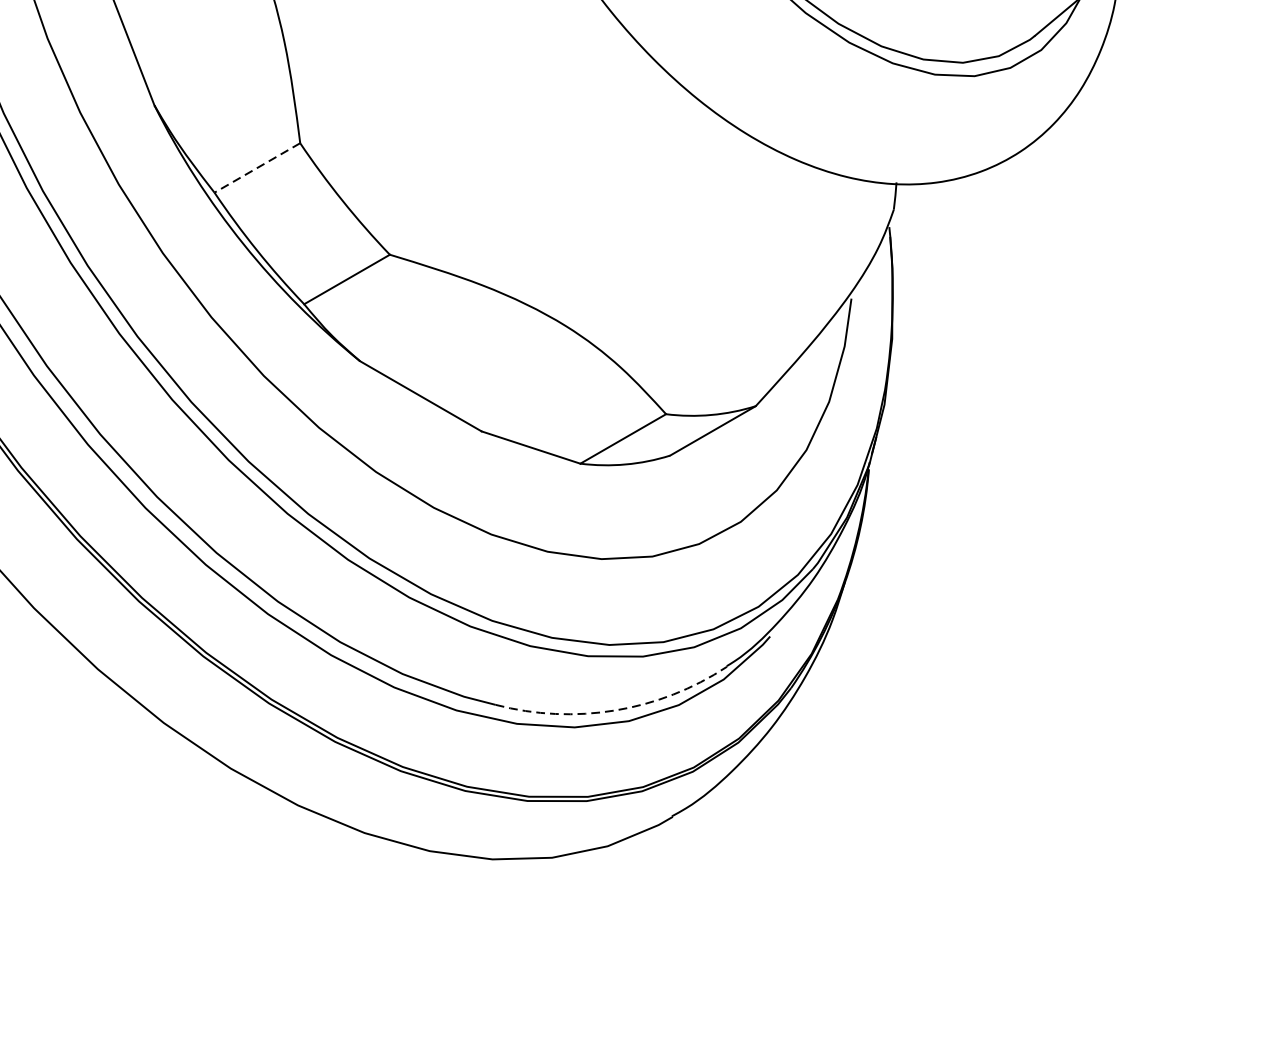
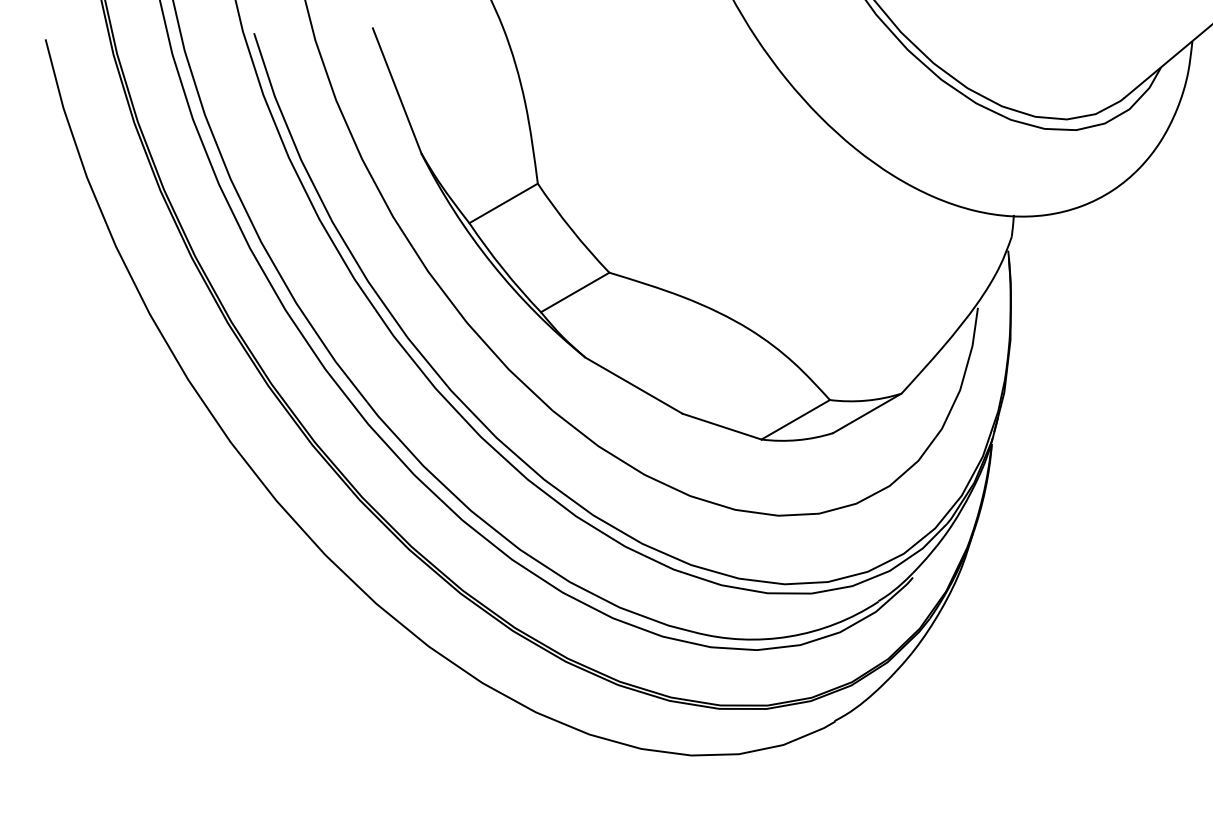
line: (257, 168) -> (503, 203), dashed -> solid
arc: (615, 710) -> (789, 636), dashed -> solid

